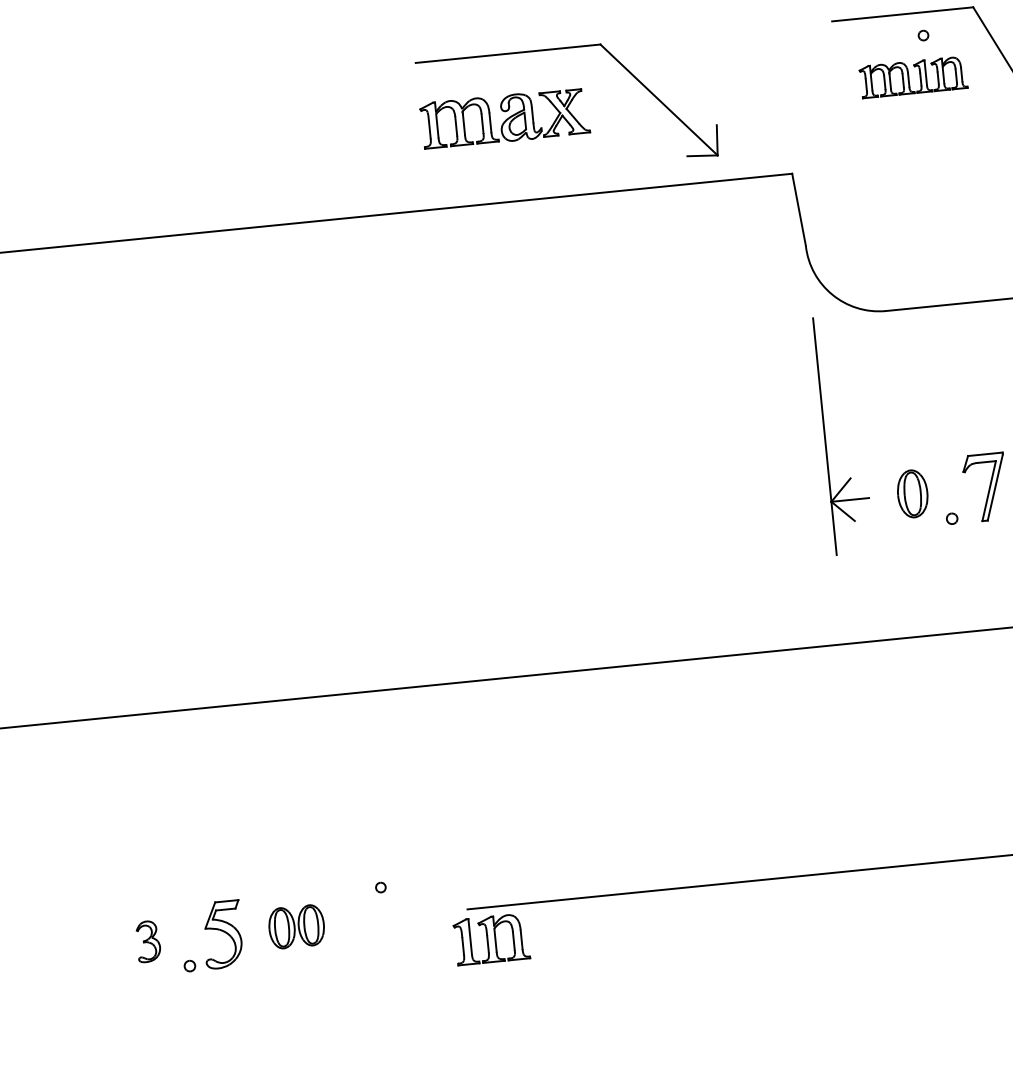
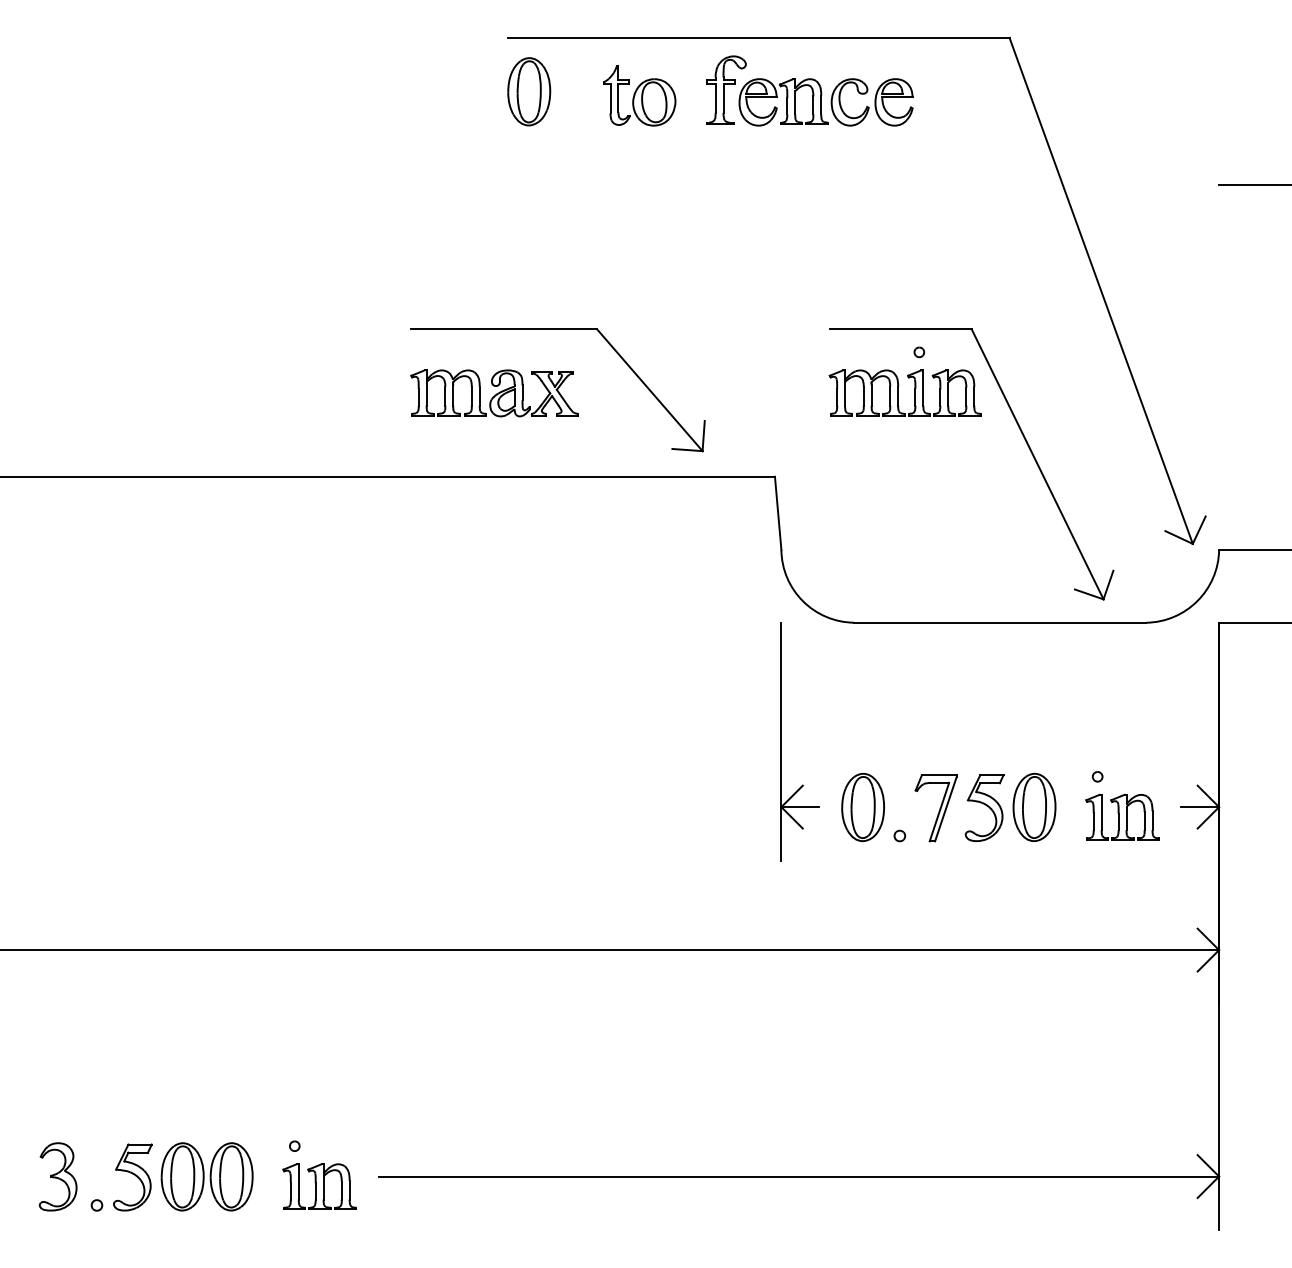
part: (912, 77) -> (904, 392), size x1.43
part: (912, 493) -> (862, 806), size x1.43
part: (296, 926) -> (206, 1176), size x1.67
part: (491, 939) -> (319, 1186), moved
part: (147, 941) -> (57, 1176), size x1.67

